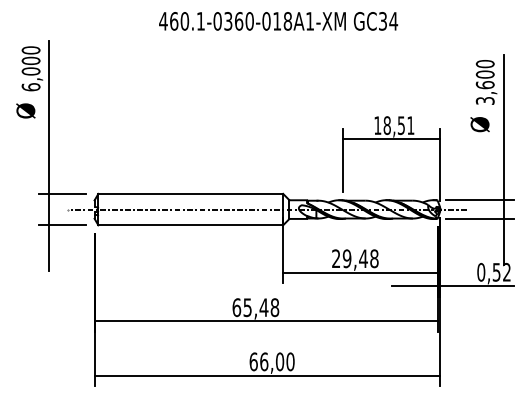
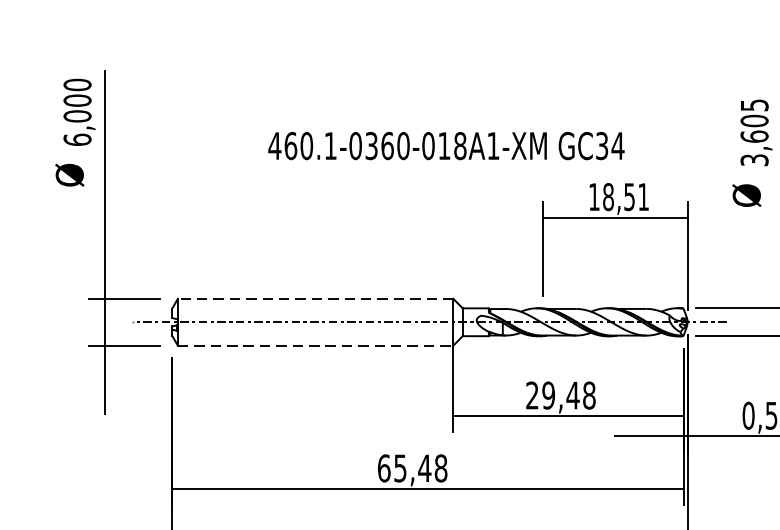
text: (278, 21) -> (446, 146), moved
text: (484, 64) -> (753, 105), 3,600 -> 3,605
line: (190, 193) -> (315, 298), solid -> dashed
line: (191, 225) -> (316, 345), solid -> dashed

